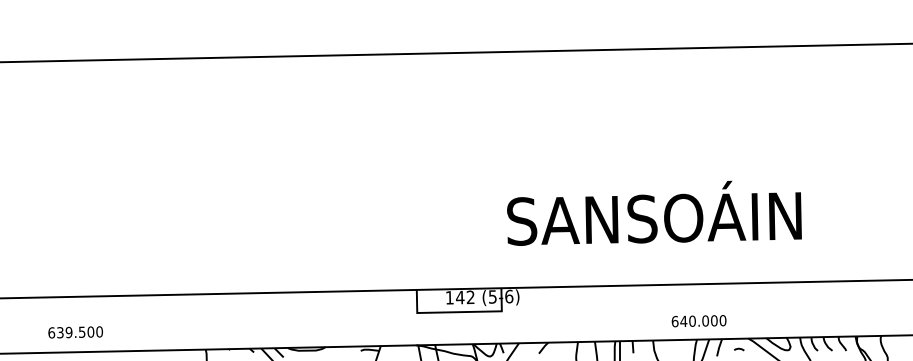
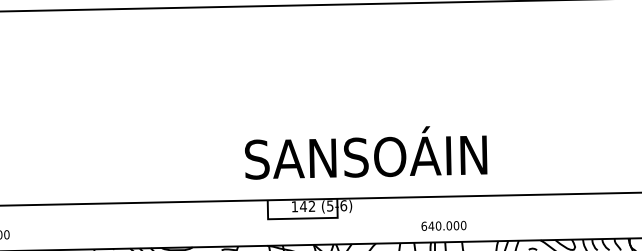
text: (654, 212) -> (366, 152), moved
text: (698, 321) -> (443, 226), moved

